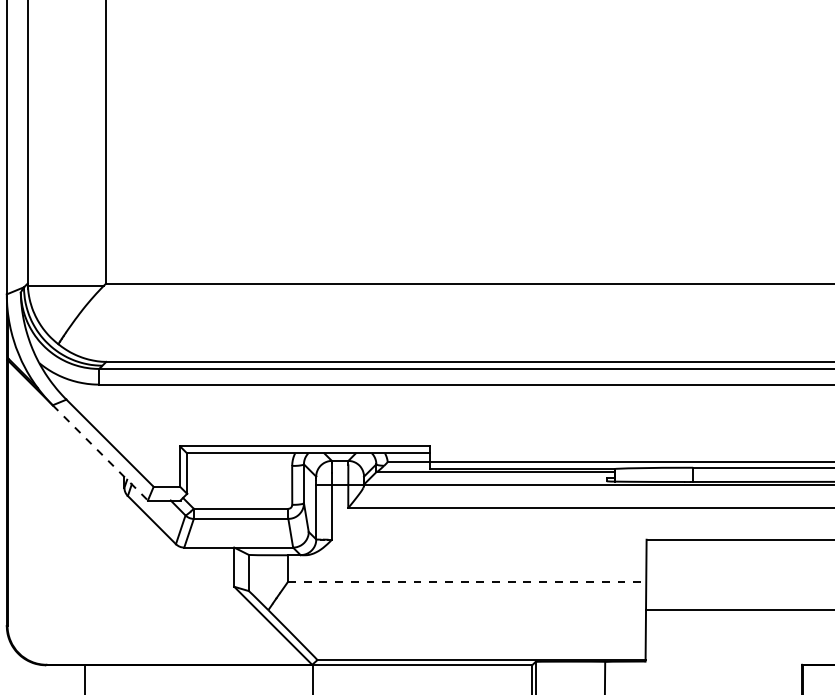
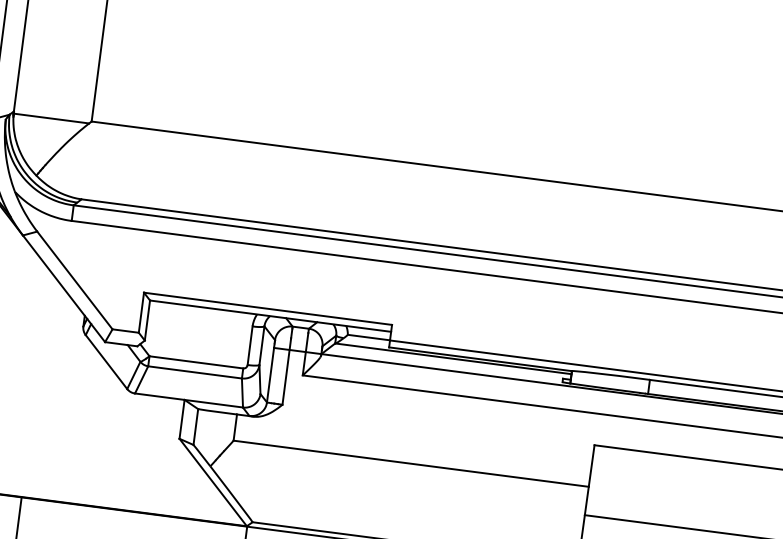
line: (100, 453) -> (64, 289), dashed -> solid
line: (467, 581) -> (411, 463), dashed -> solid

